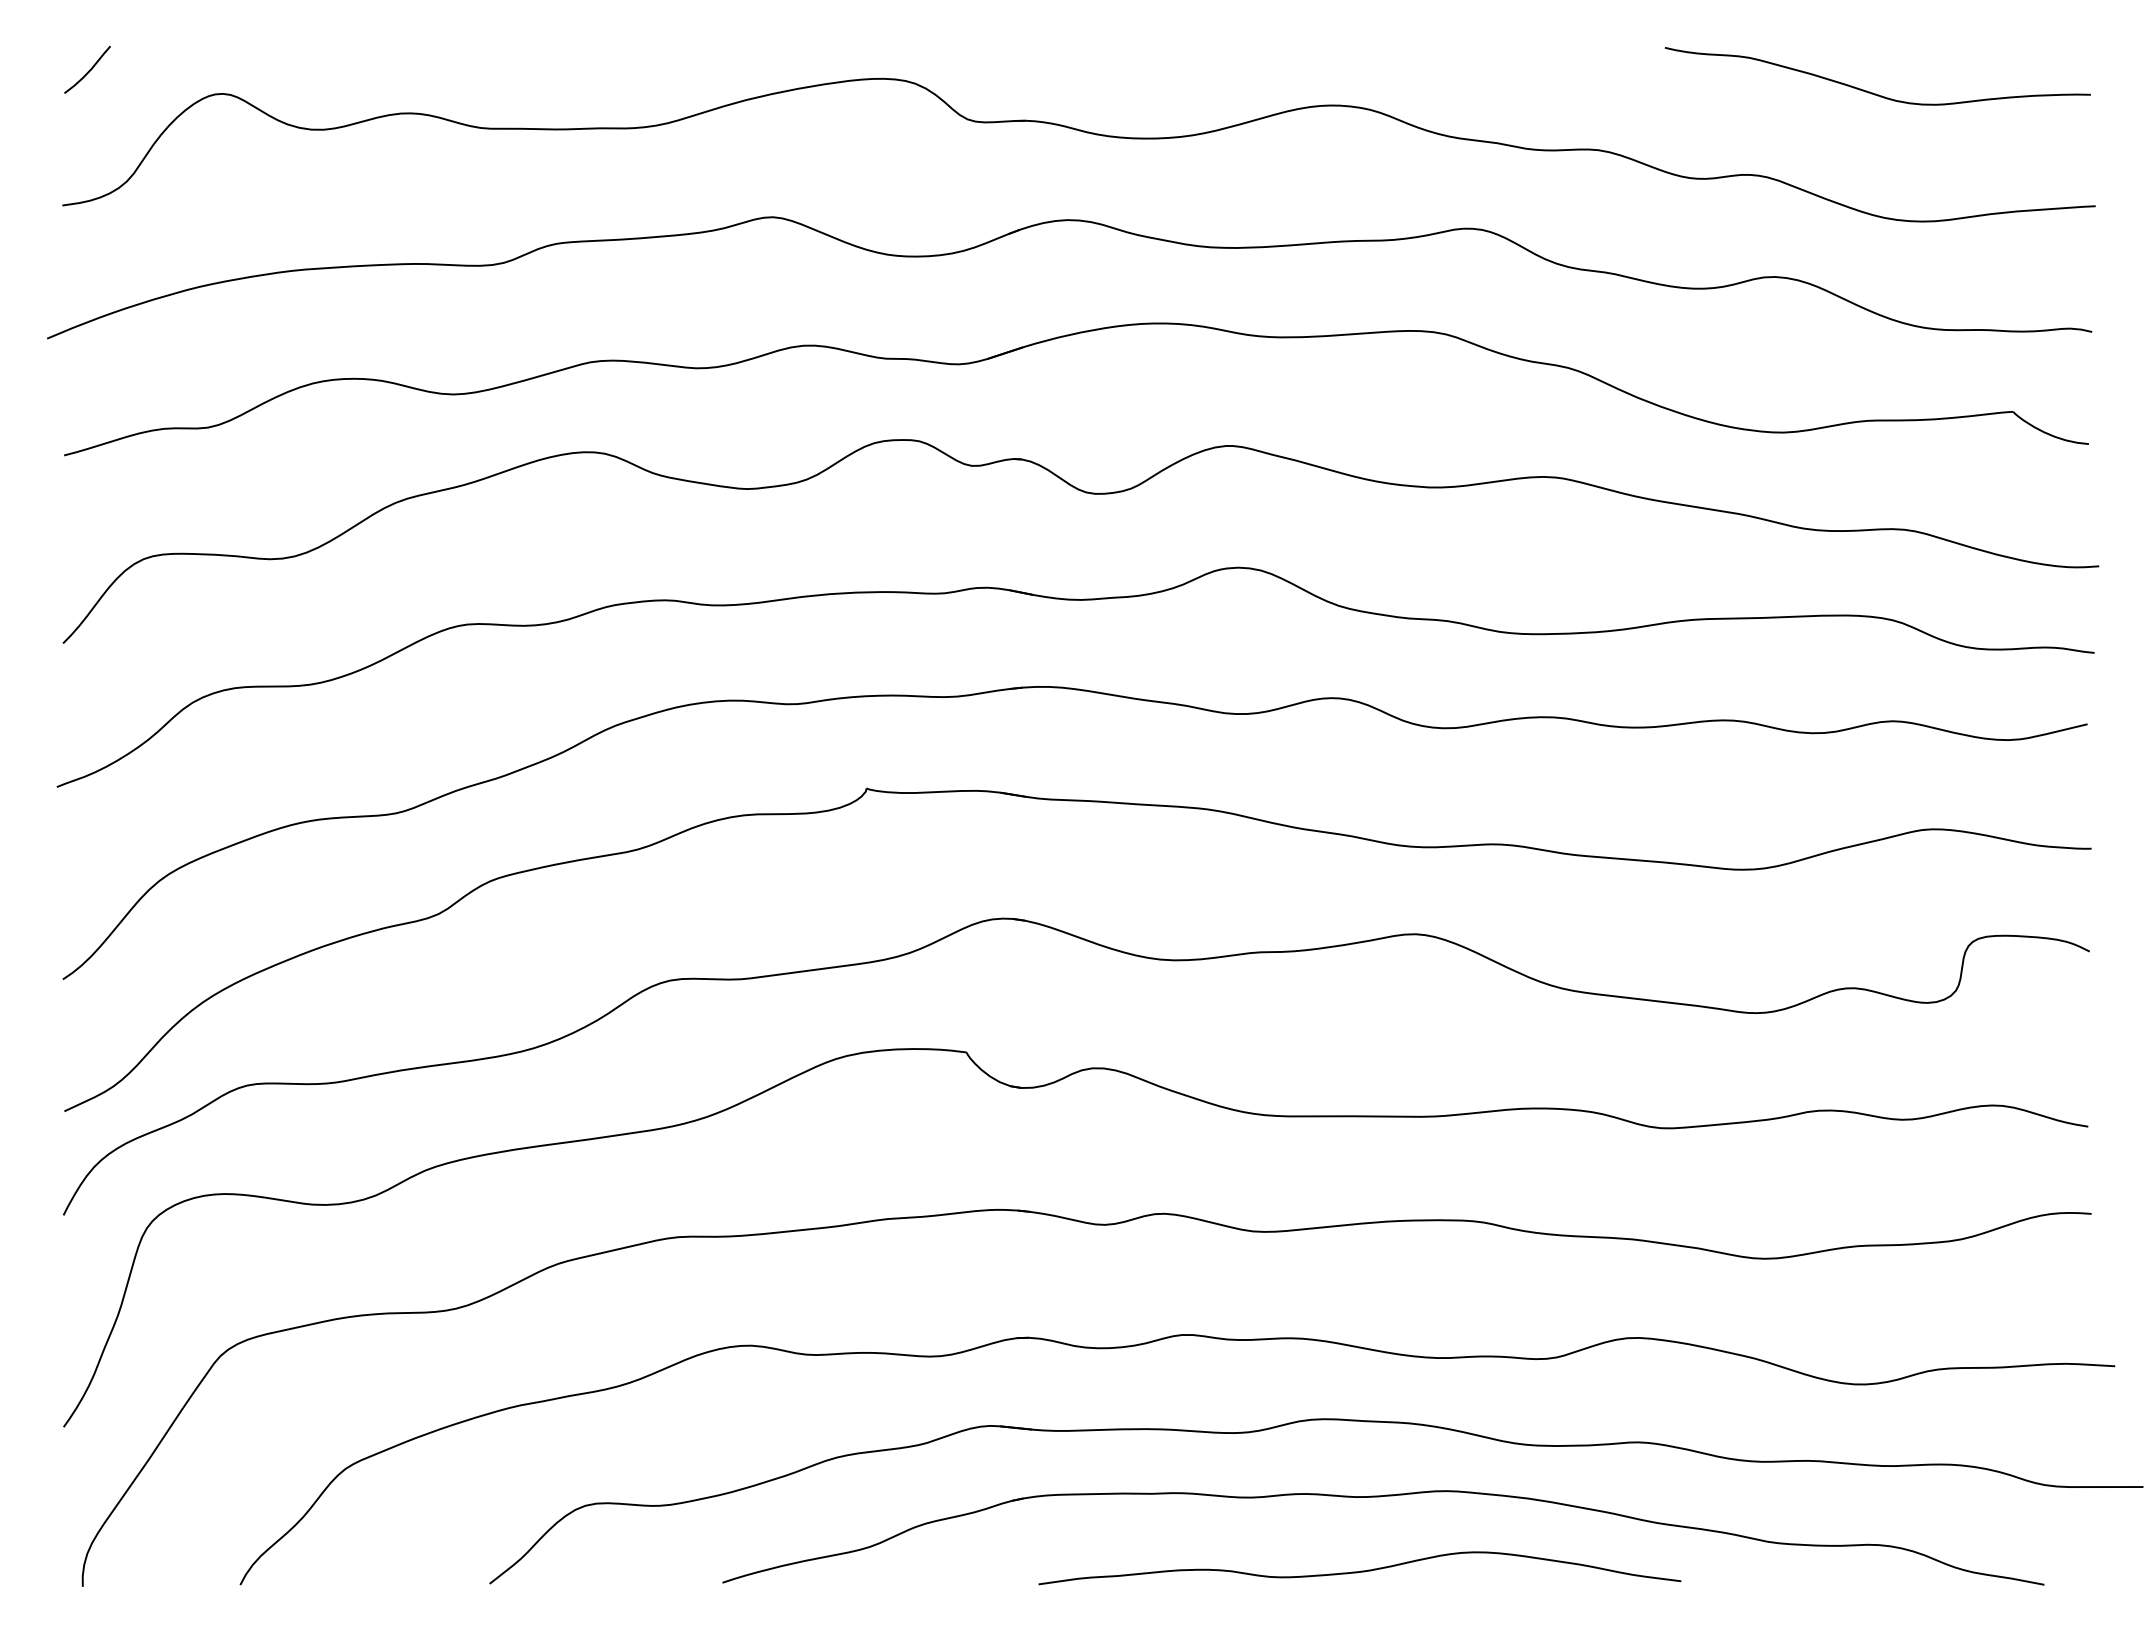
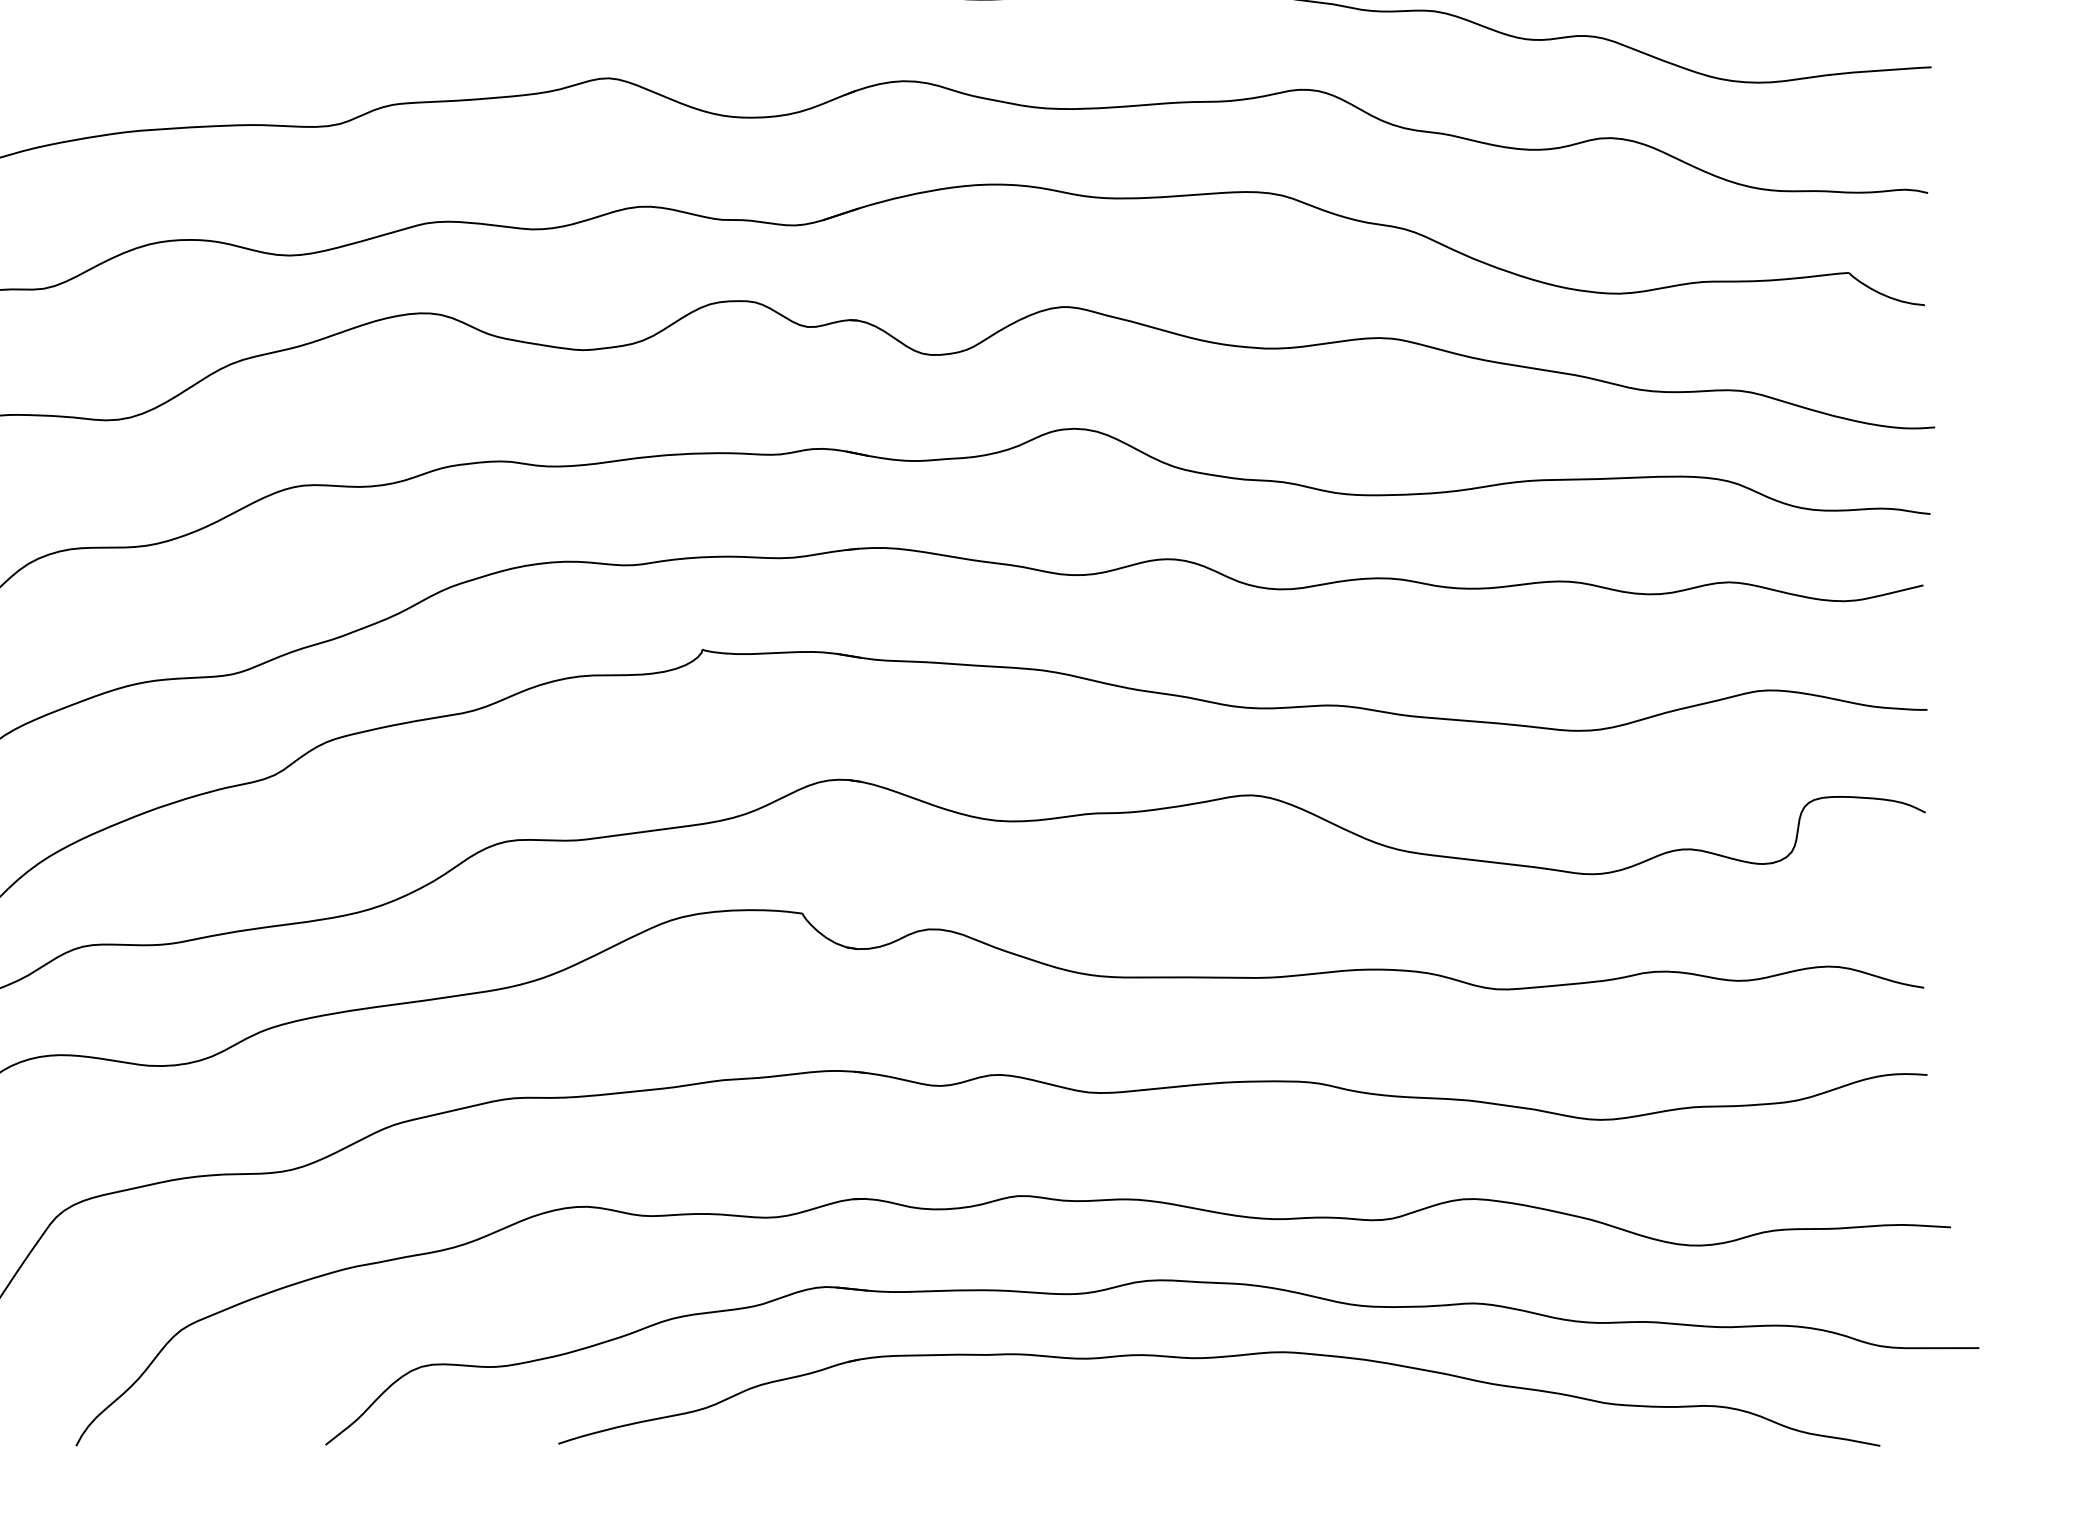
curve: (1361, 1570) -> (1197, 1431), removed

